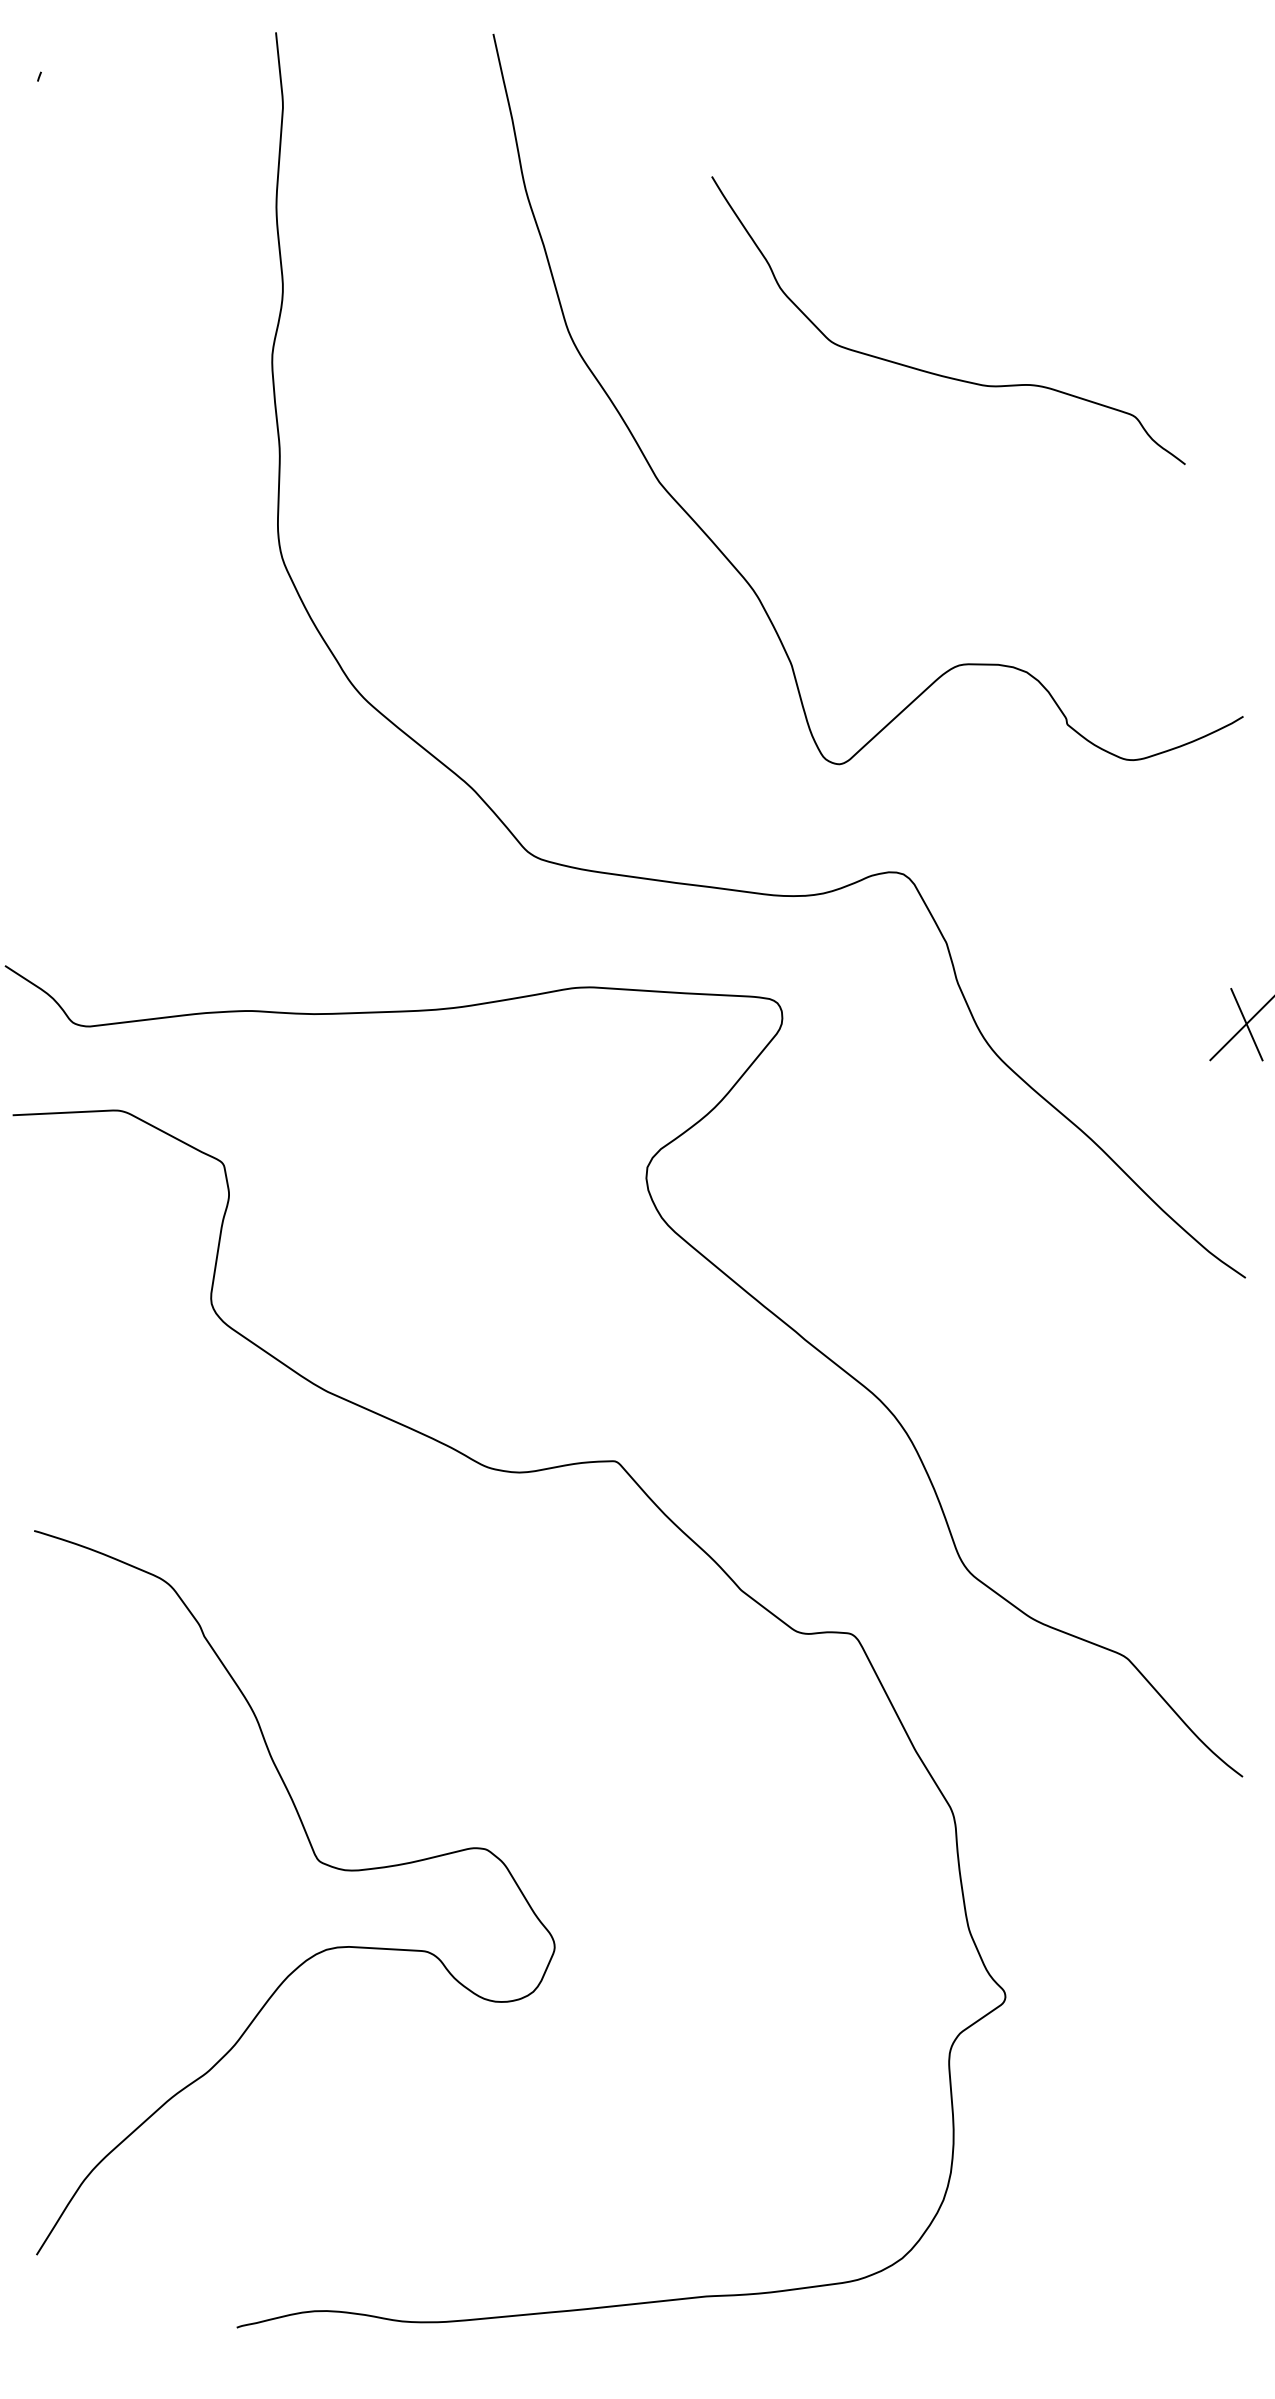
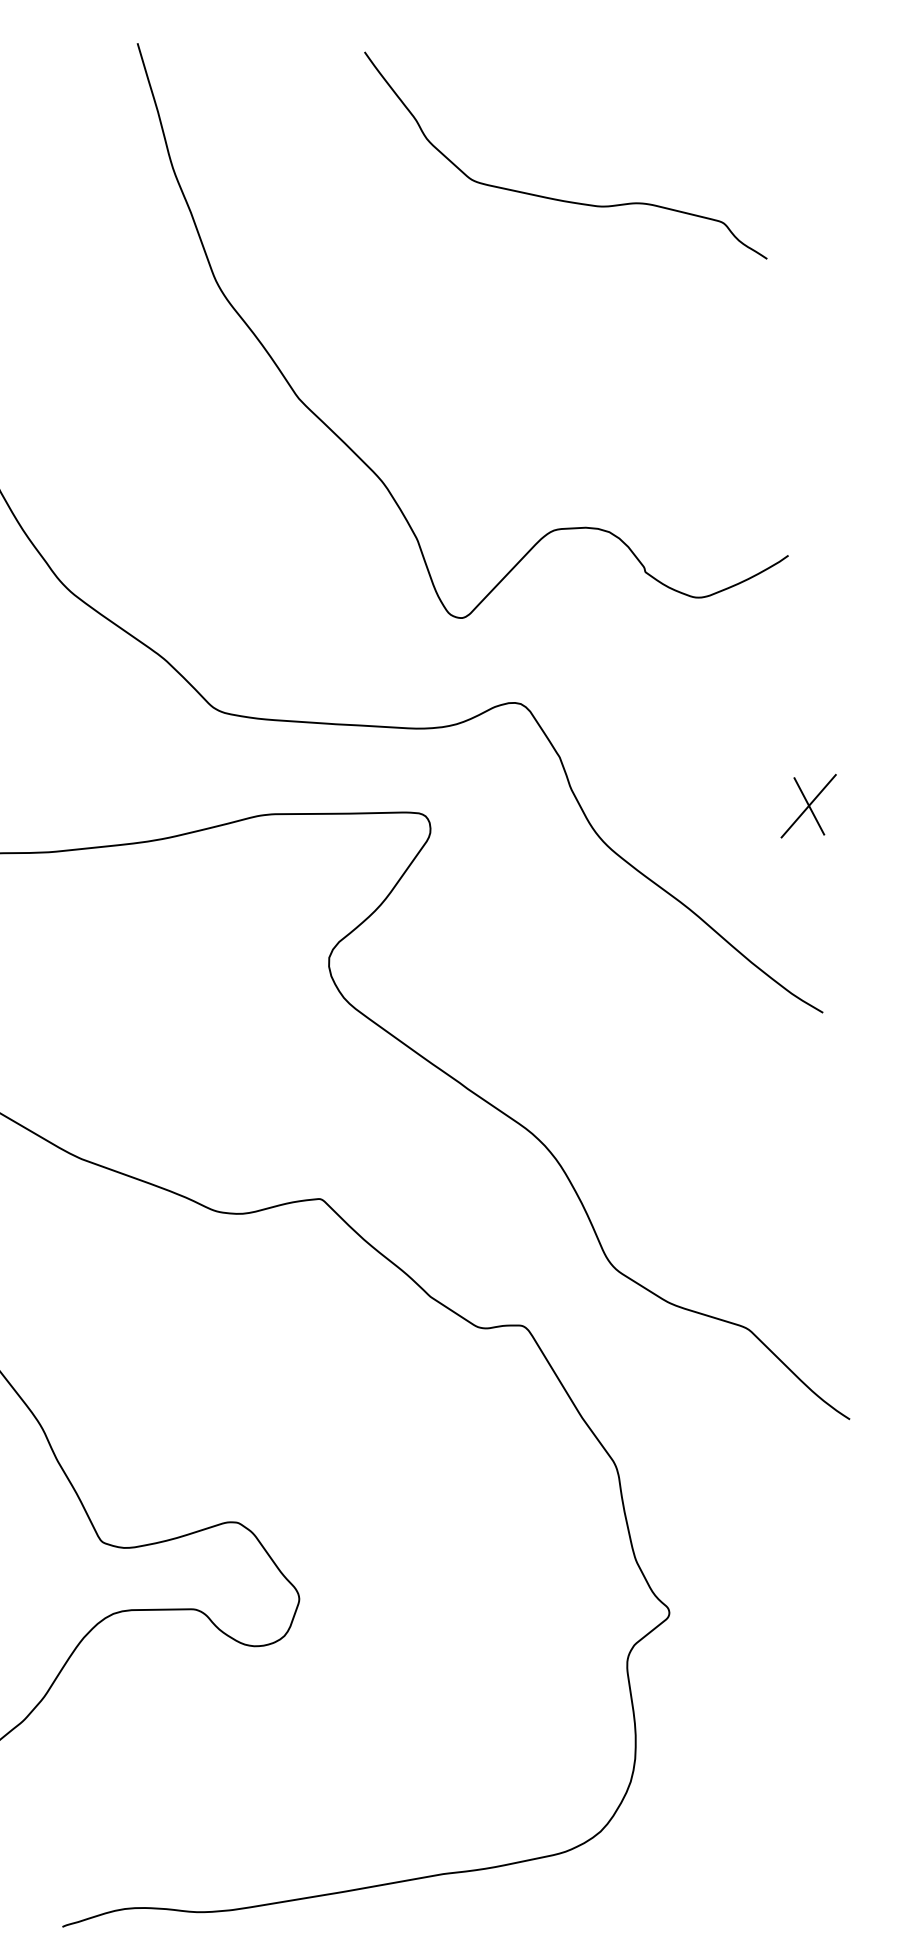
curve: (933, 372) -> (556, 198), moved

